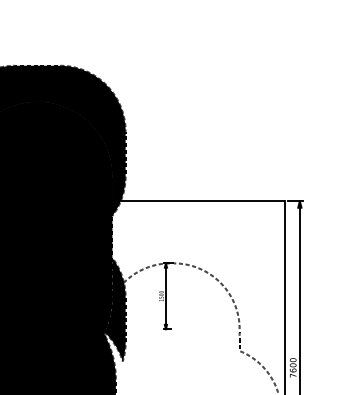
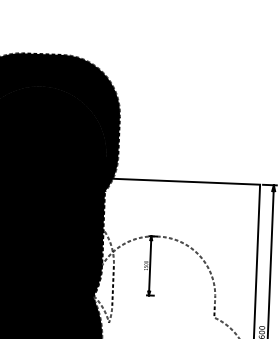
fill: (114, 309) -> (103, 275), removed

